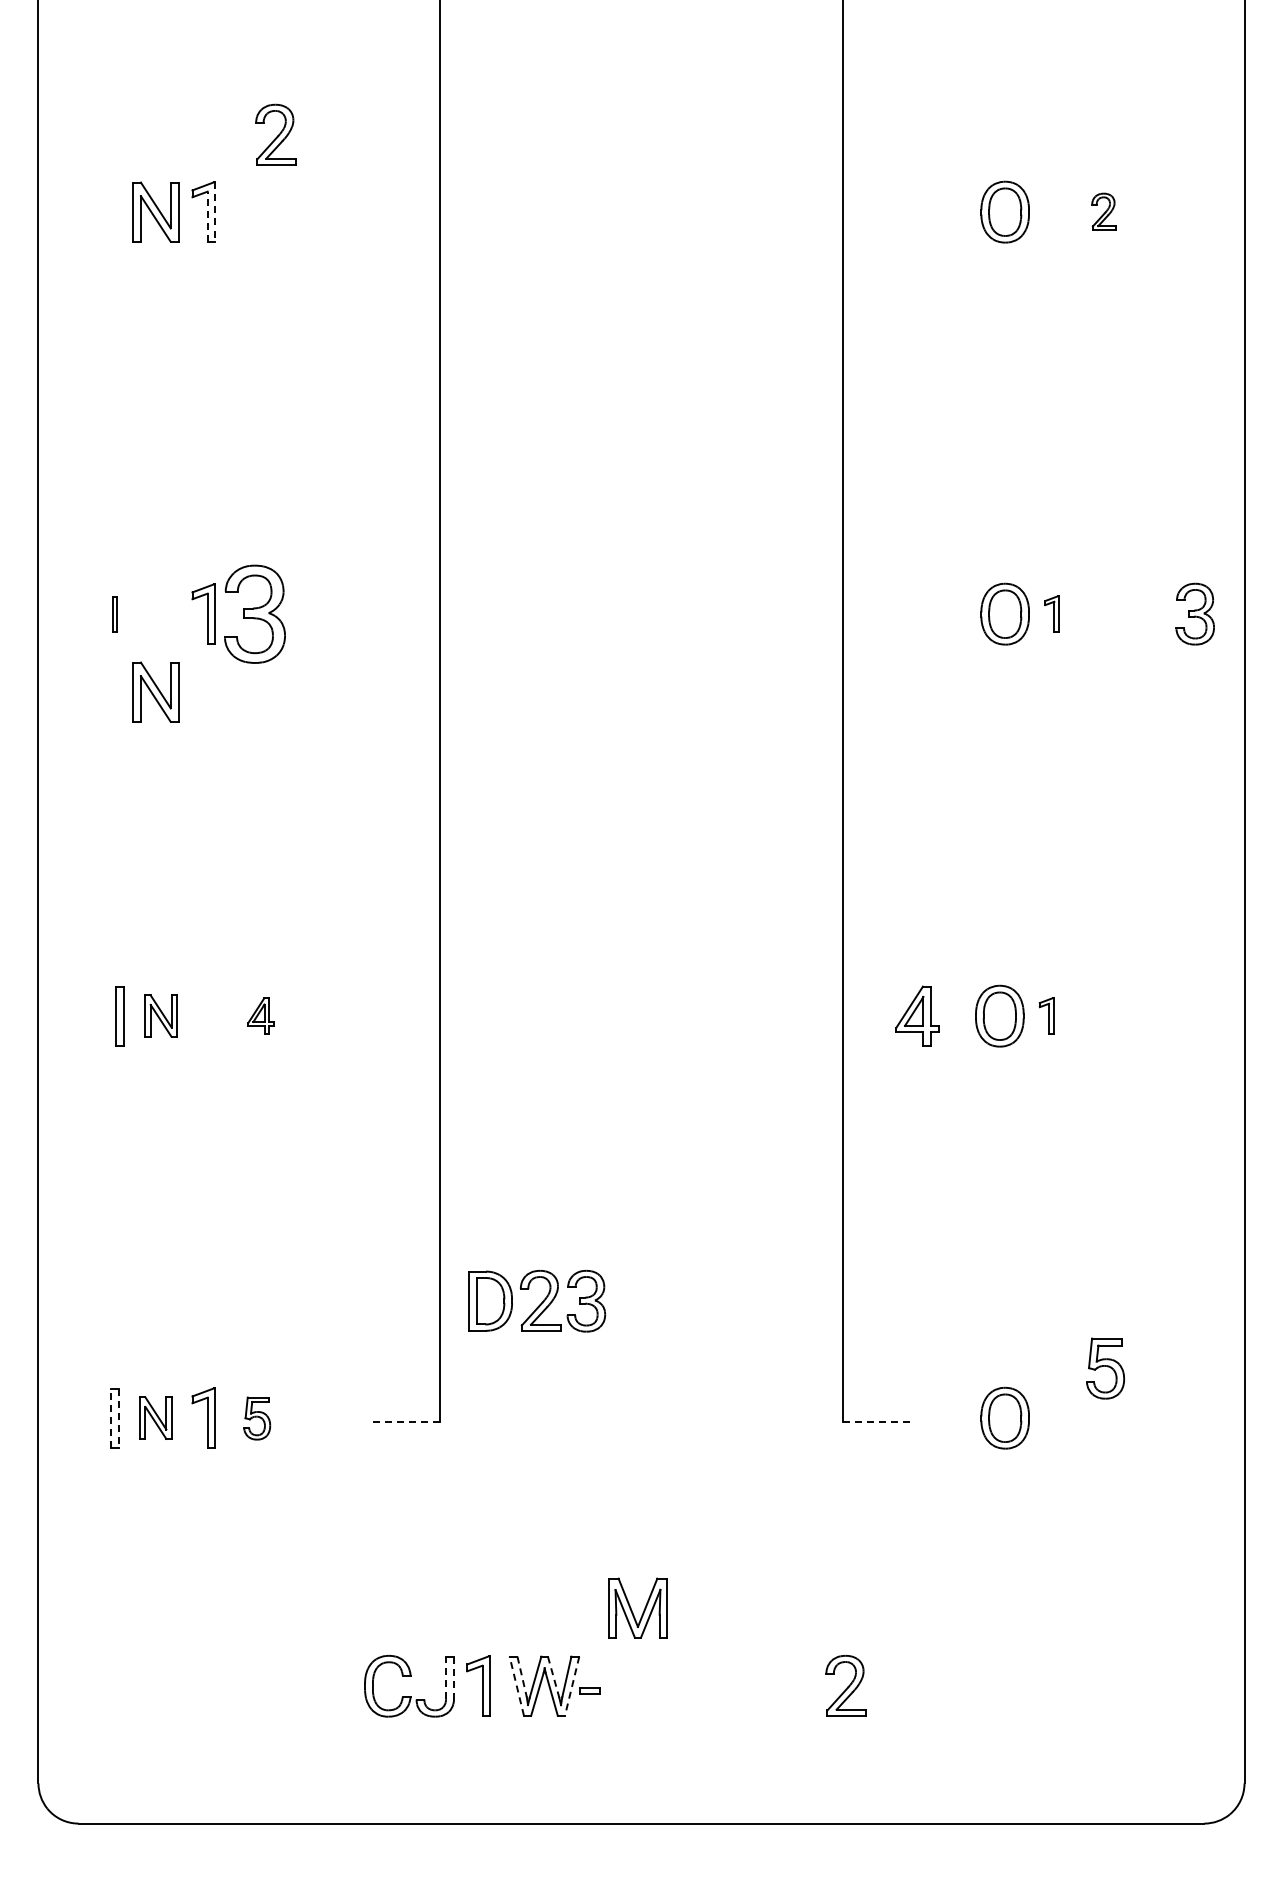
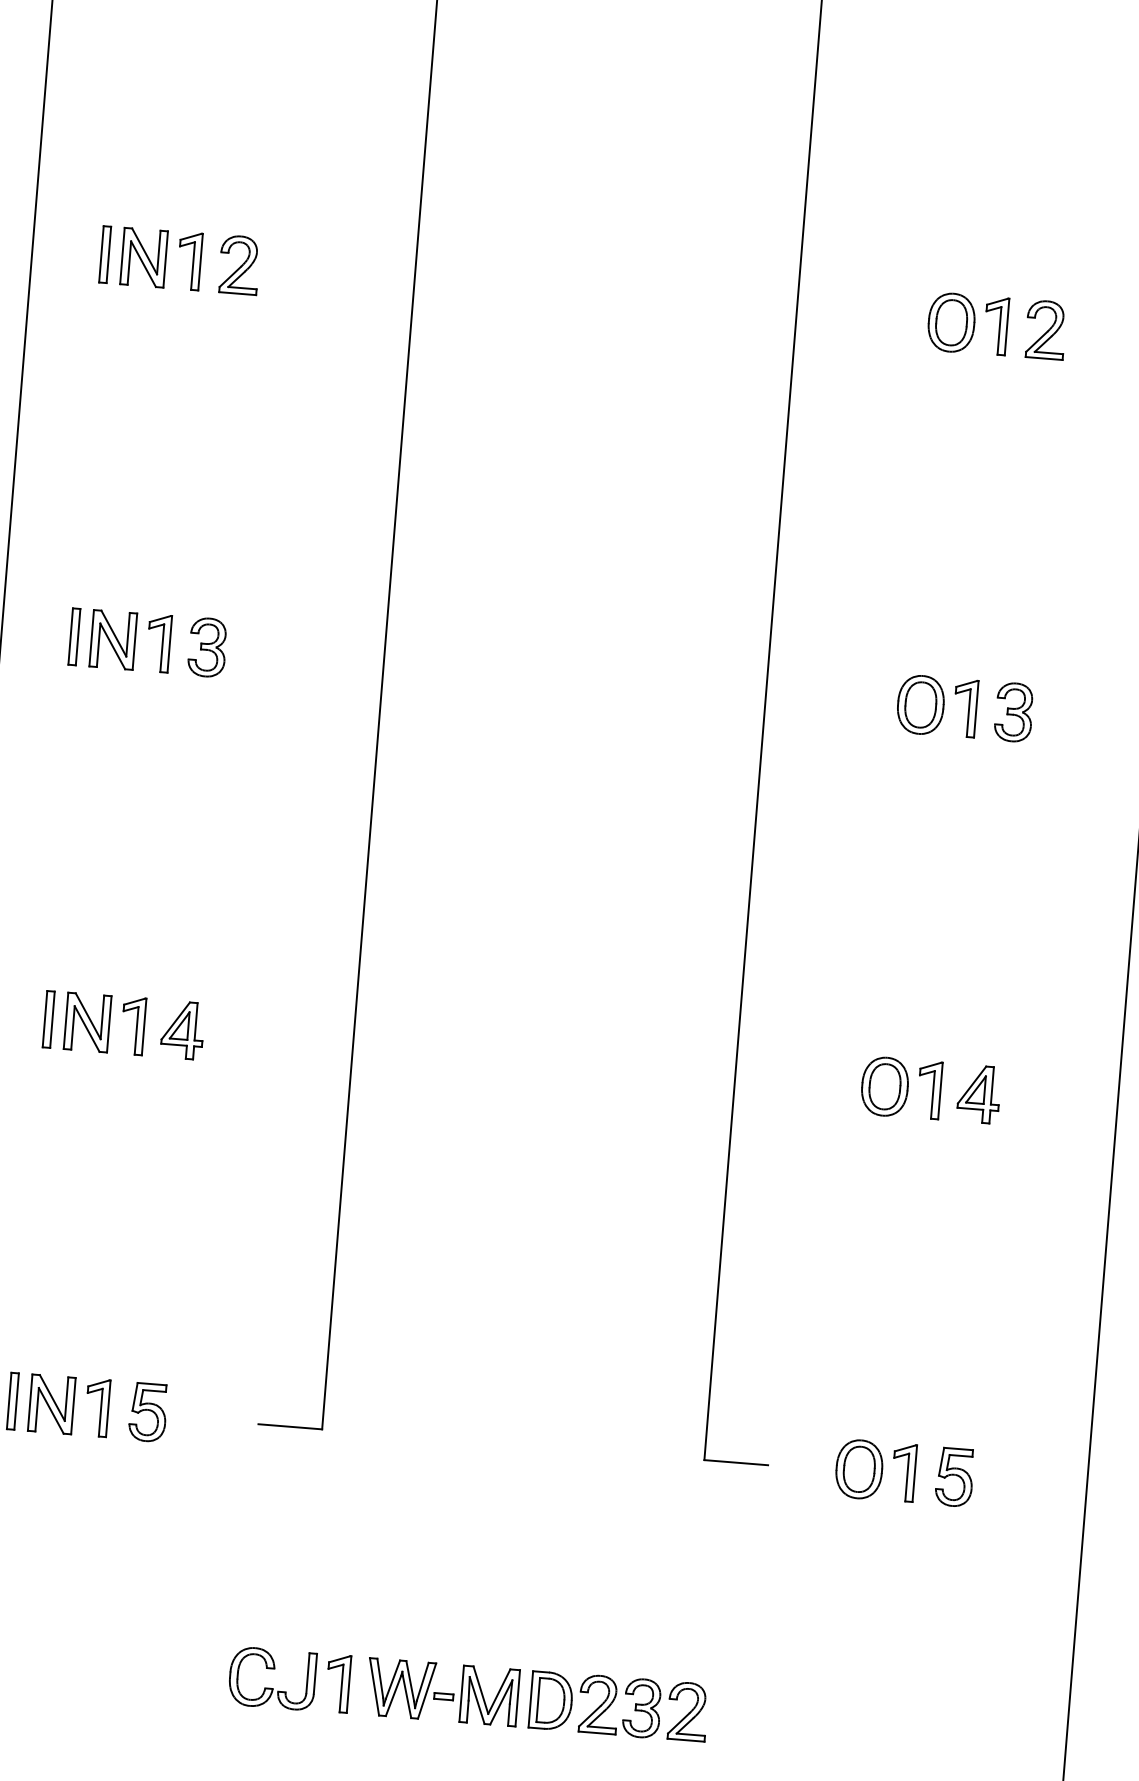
part: (275, 134) -> (238, 264), moved
part: (1051, 211) -> (995, 325), added
part: (1103, 211) -> (1045, 329), size x1.67
part: (114, 212) -> (104, 254), added
line: (215, 212) -> (200, 262), dashed -> solid
line: (207, 216) -> (192, 265), dashed -> solid
part: (254, 613) -> (207, 646), size x0.62
part: (1051, 613) -> (964, 707), size x1.67
part: (1194, 613) -> (1013, 711), moved
part: (114, 614) -> (73, 637), size x1.67
part: (155, 691) -> (113, 639), moved
part: (160, 1015) -> (87, 1021), size x1.43
part: (208, 1015) -> (132, 1025), added
part: (260, 1015) -> (182, 1029), size x1.67
part: (917, 1015) -> (978, 1093), moved
part: (1046, 1015) -> (929, 1089), size x1.67
part: (537, 1301) -> (595, 1704), moved
part: (1105, 1368) -> (954, 1477), moved
part: (155, 1417) -> (51, 1403), size x1.43
part: (1051, 1417) -> (903, 1472), added
line: (111, 1418) -> (9, 1401), dashed -> solid
line: (118, 1418) -> (16, 1401), dashed -> solid
part: (256, 1418) -> (147, 1412), size x1.43
line: (406, 1421) -> (289, 1426), dashed -> solid
line: (876, 1421) -> (736, 1462), dashed -> solid
part: (637, 1607) -> (489, 1695), moved
line: (522, 1676) -> (380, 1677), dashed -> solid
line: (446, 1677) -> (308, 1673), dashed -> solid
line: (454, 1677) -> (315, 1673), dashed -> solid
line: (553, 1677) -> (410, 1681), dashed -> solid
line: (516, 1685) -> (374, 1686), dashed -> solid
line: (572, 1686) -> (427, 1691), dashed -> solid

